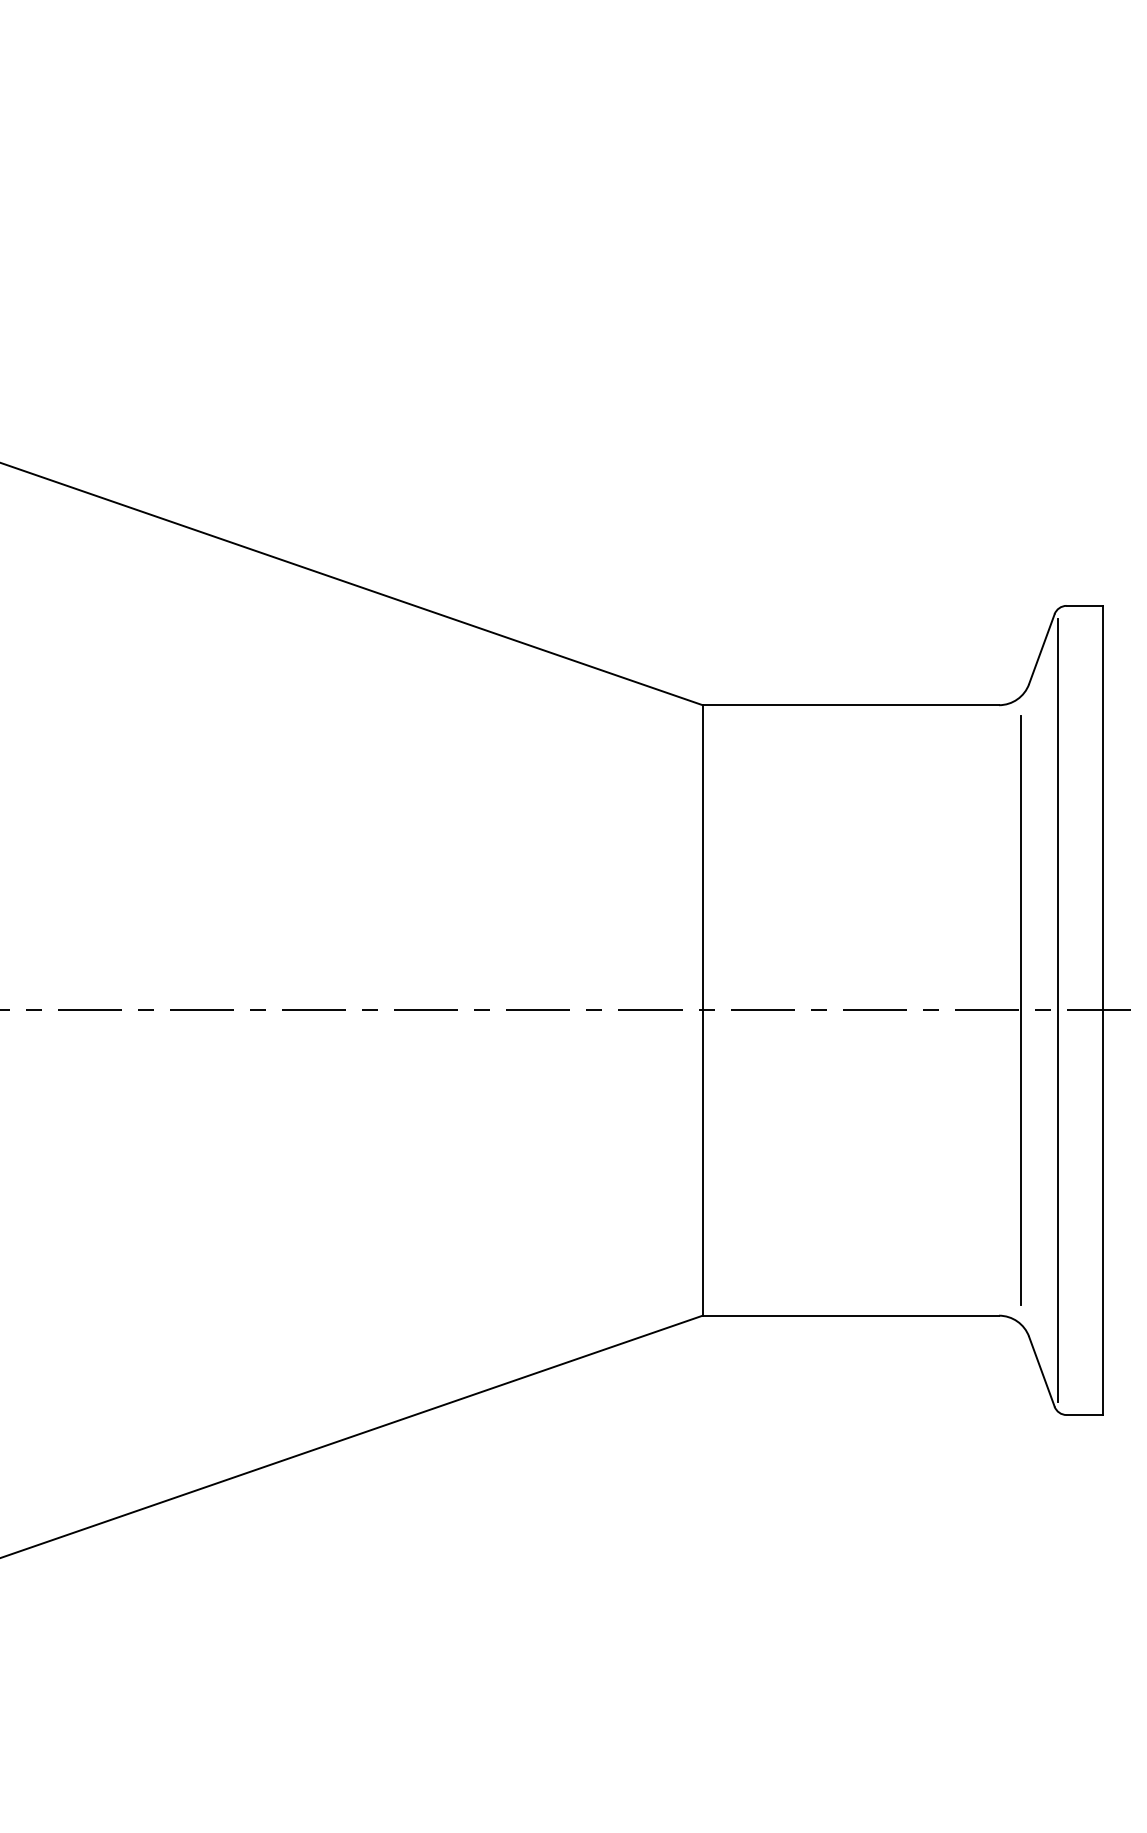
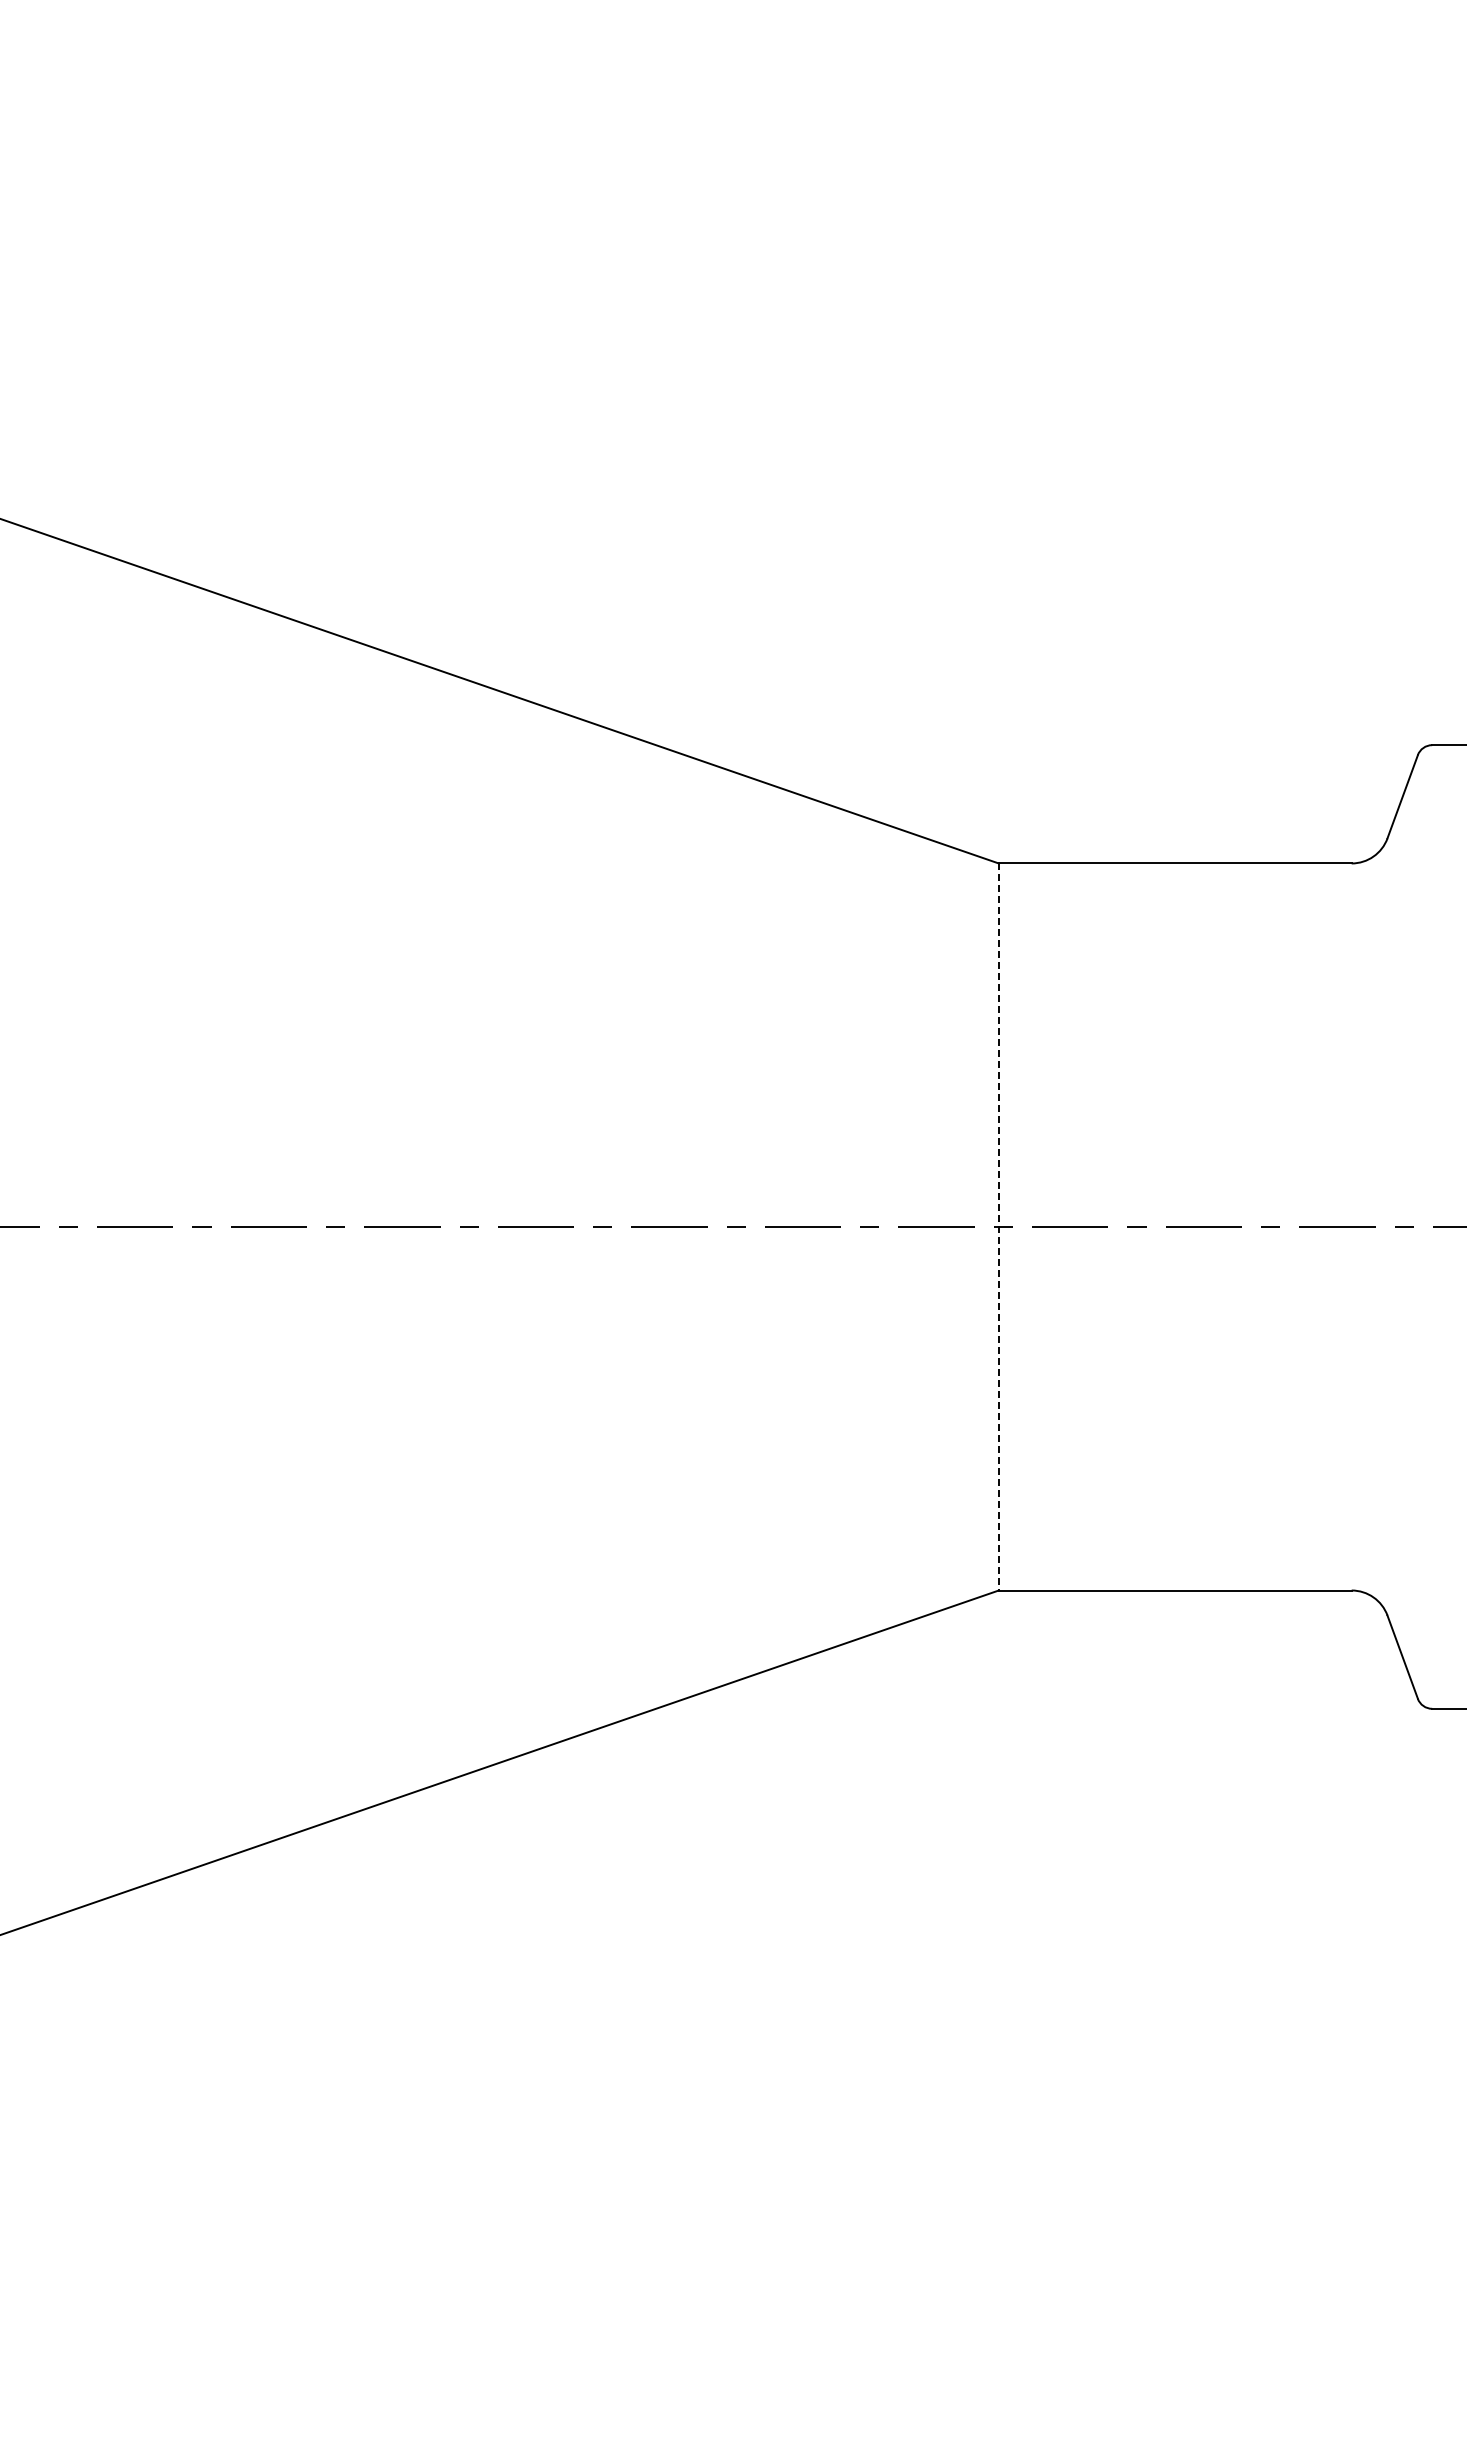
line: (702, 1010) -> (998, 1227), solid -> dashed
line: (1021, 1010) -> (1378, 1226), removed
line: (1057, 1010) -> (1421, 1226), removed

